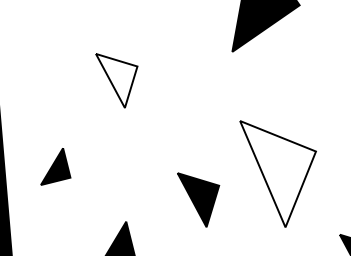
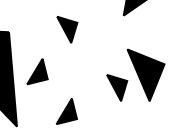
fill: (117, 80) -> (67, 29), added
part: (55, 166) -> (37, 71), size x1.43
fill: (277, 174) -> (145, 75), added
part: (199, 199) -> (117, 87), moved

